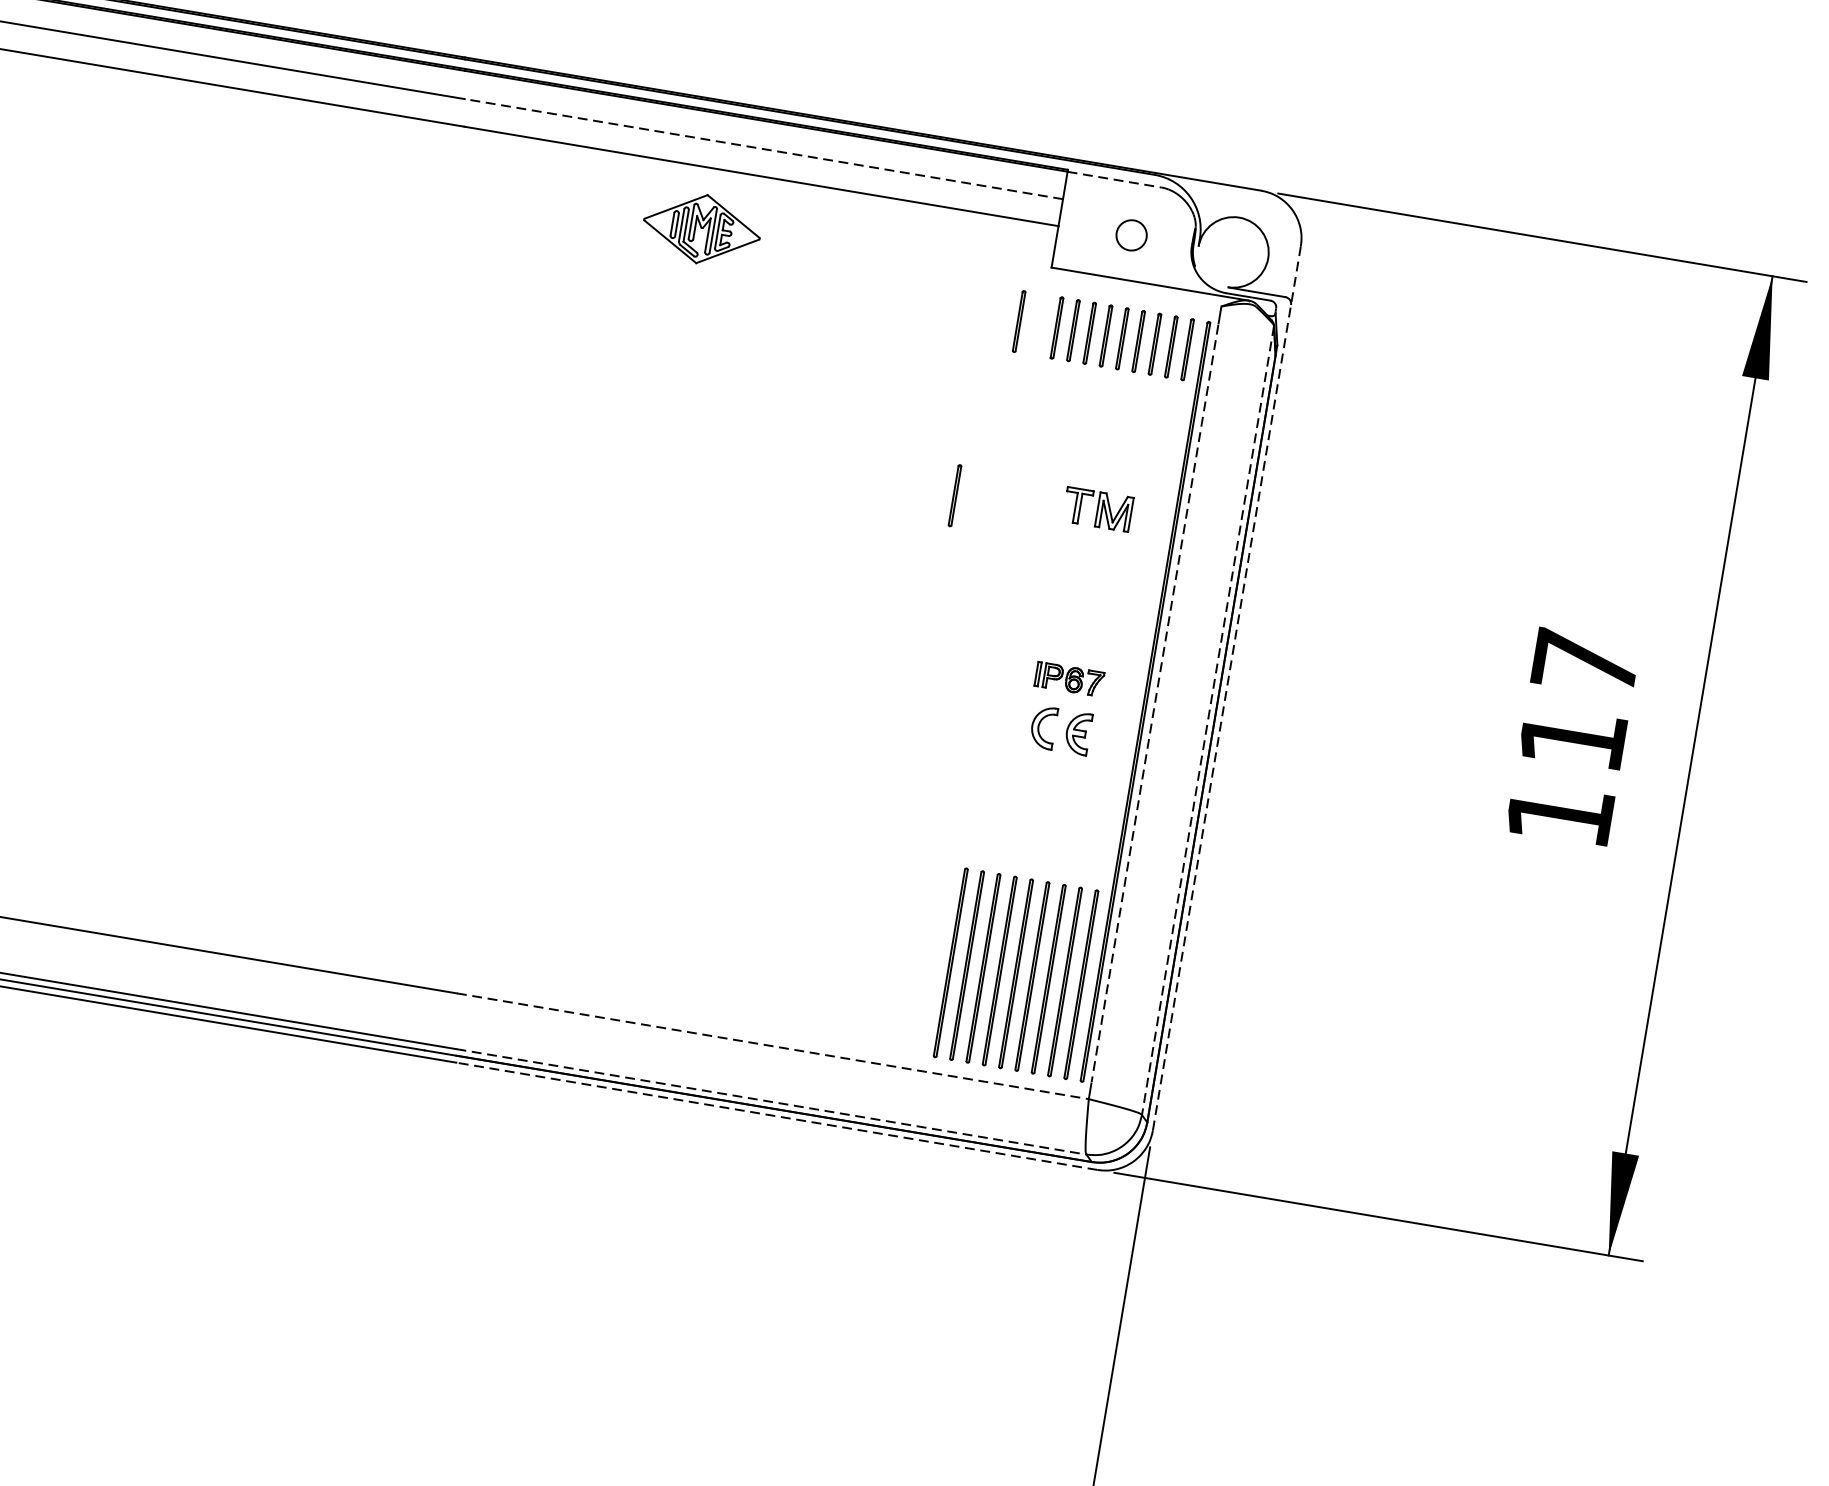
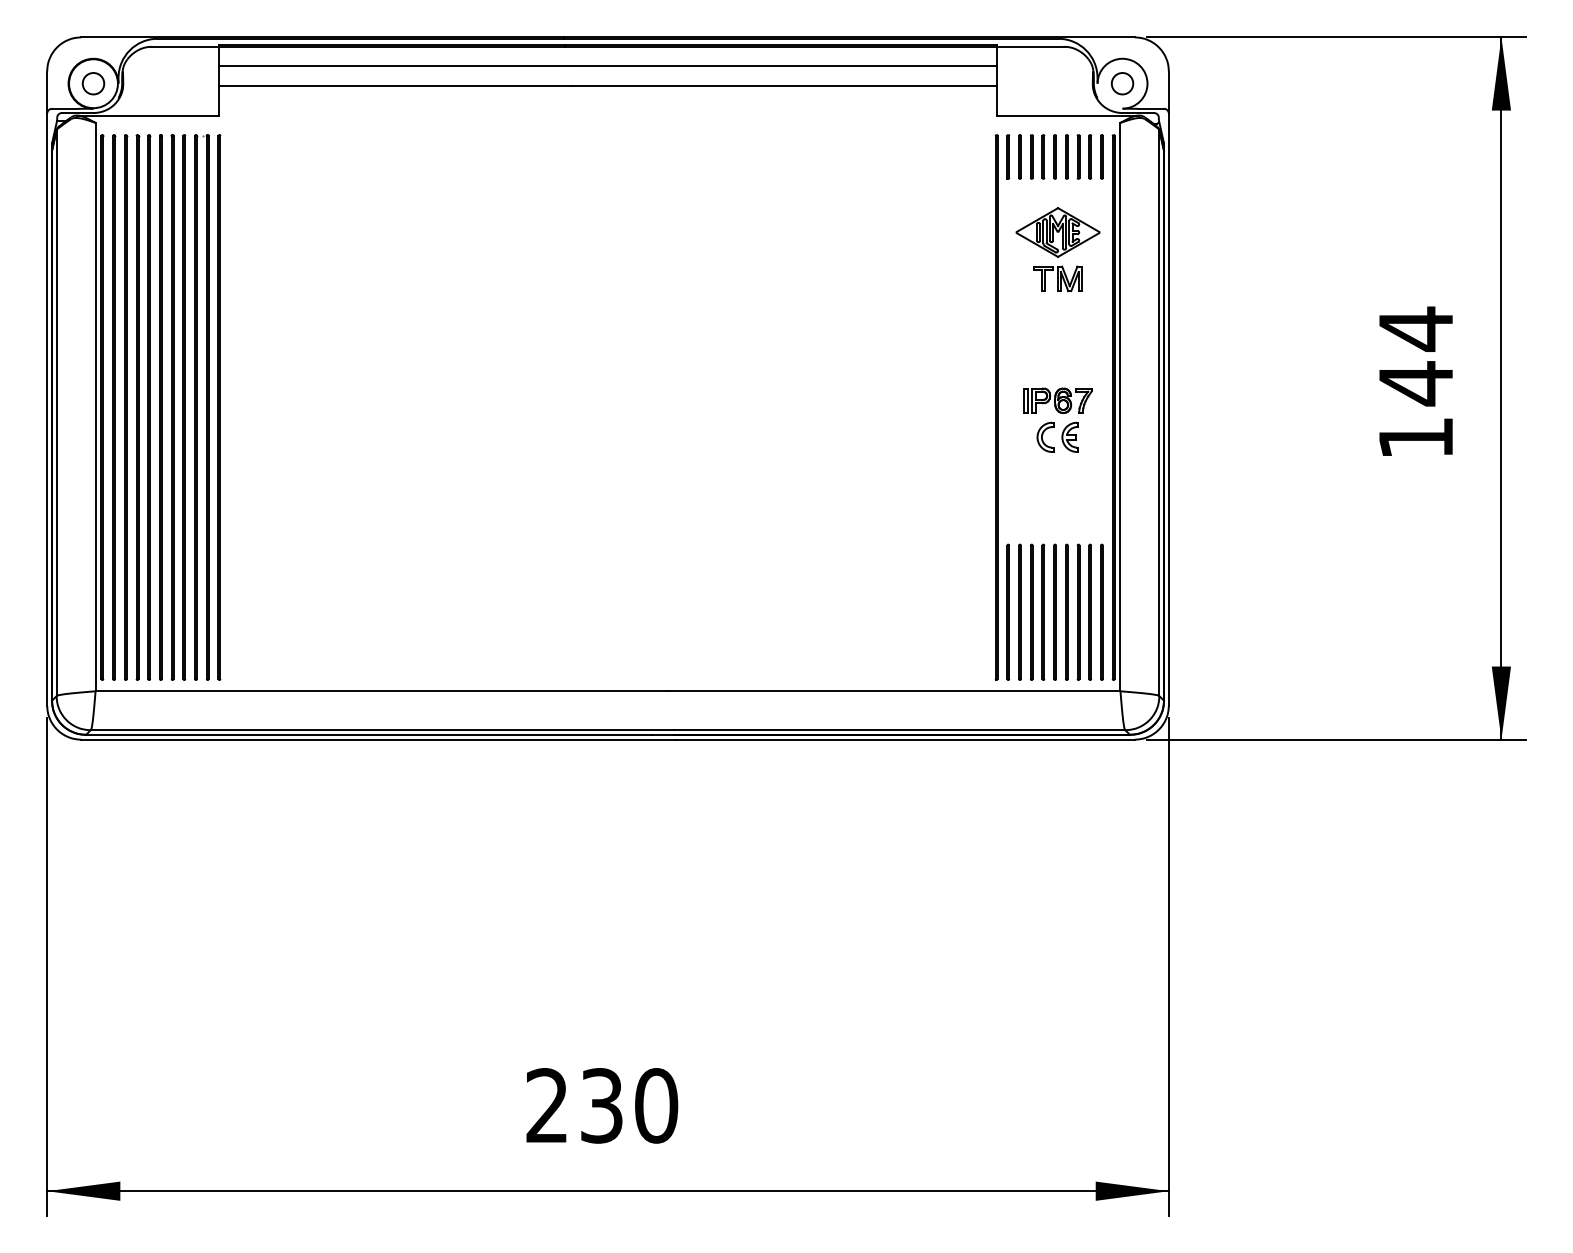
line: (763, 149) -> (782, 66), dashed -> solid
line: (1115, 179) -> (1031, 46), dashed -> solid
part: (701, 228) -> (1057, 232), moved
circle: (1131, 235) -> (1122, 83), moved
line: (1018, 320) -> (980, 156), removed
line: (954, 495) -> (956, 285), removed
line: (982, 674) -> (996, 407), added
part: (1068, 678) -> (1057, 400), size x1.43
line: (1226, 688) -> (1168, 388), dashed -> solid
text: (1578, 701) -> (1415, 356), 117 -> 144
line: (1155, 703) -> (1120, 407), dashed -> solid
line: (1208, 720) -> (1159, 413), dashed -> solid
line: (772, 1046) -> (893, 691), dashed -> solid
line: (771, 1102) -> (899, 730), dashed -> solid
line: (776, 1115) -> (904, 739), dashed -> solid

